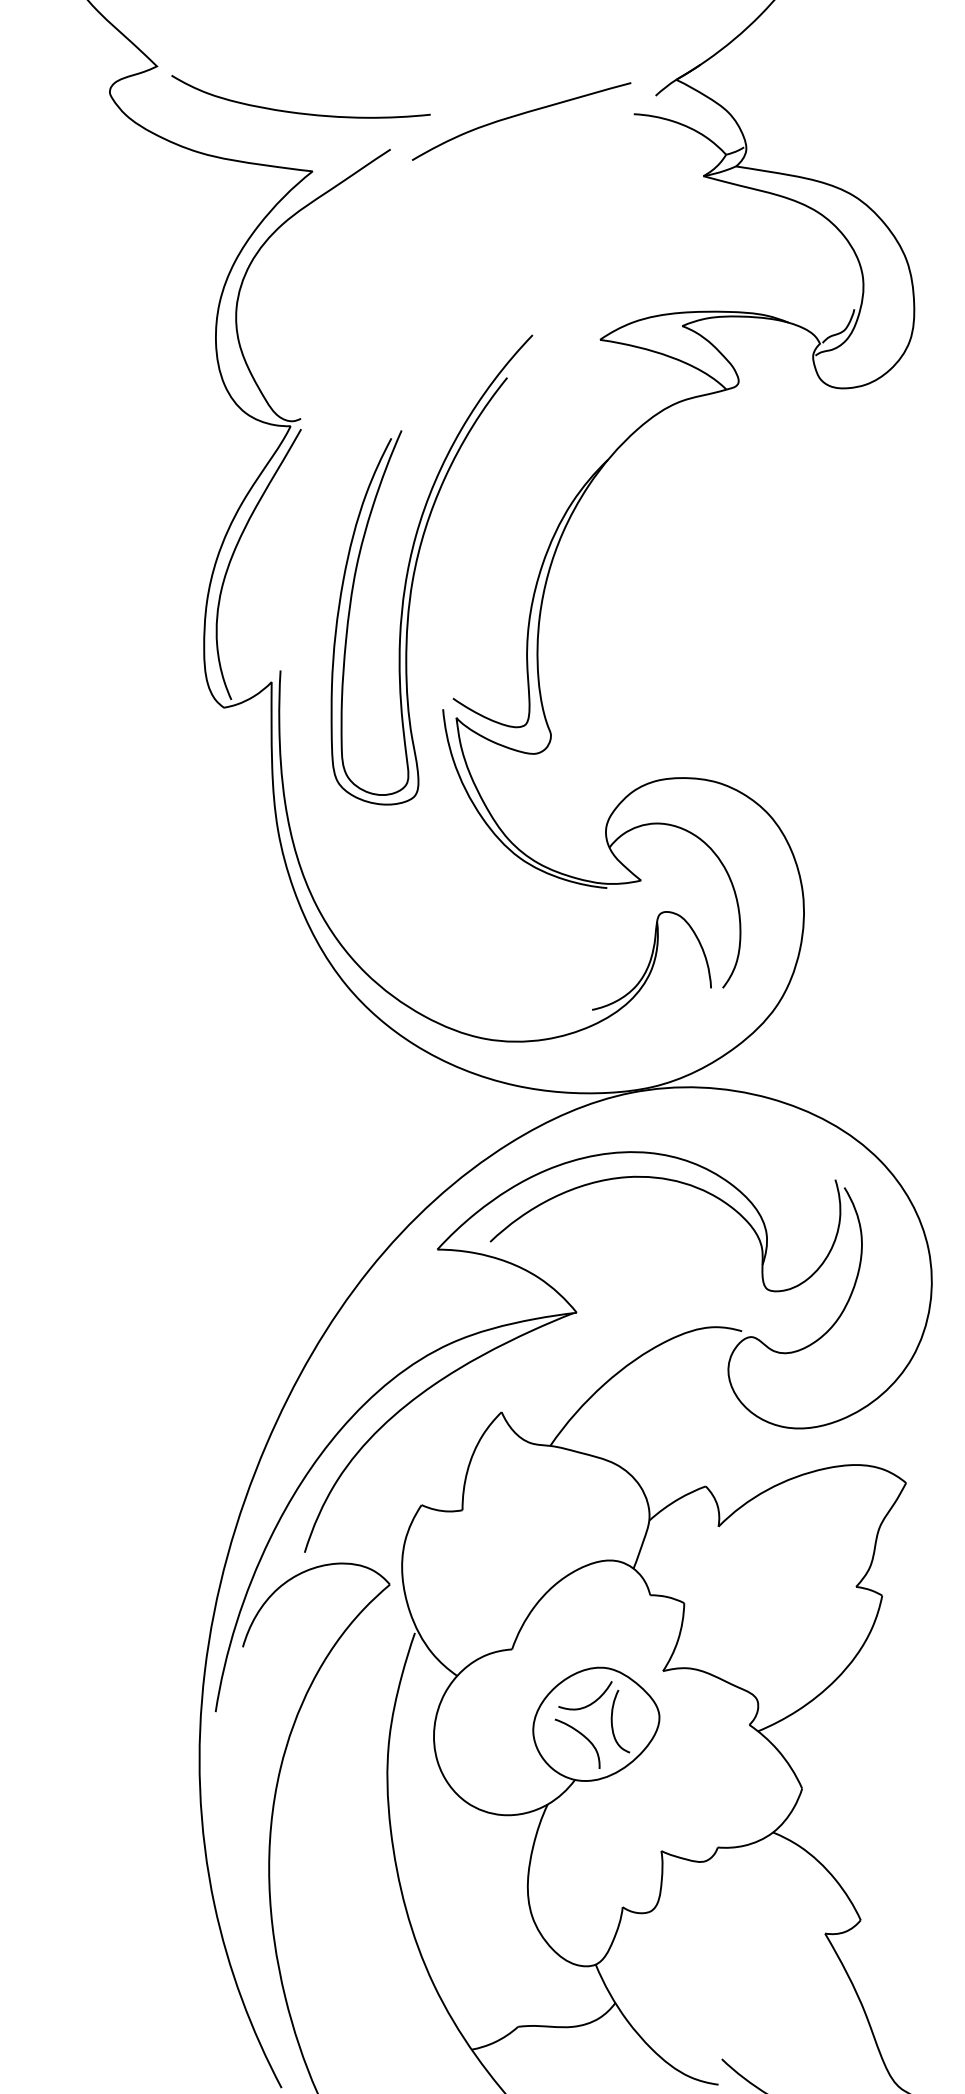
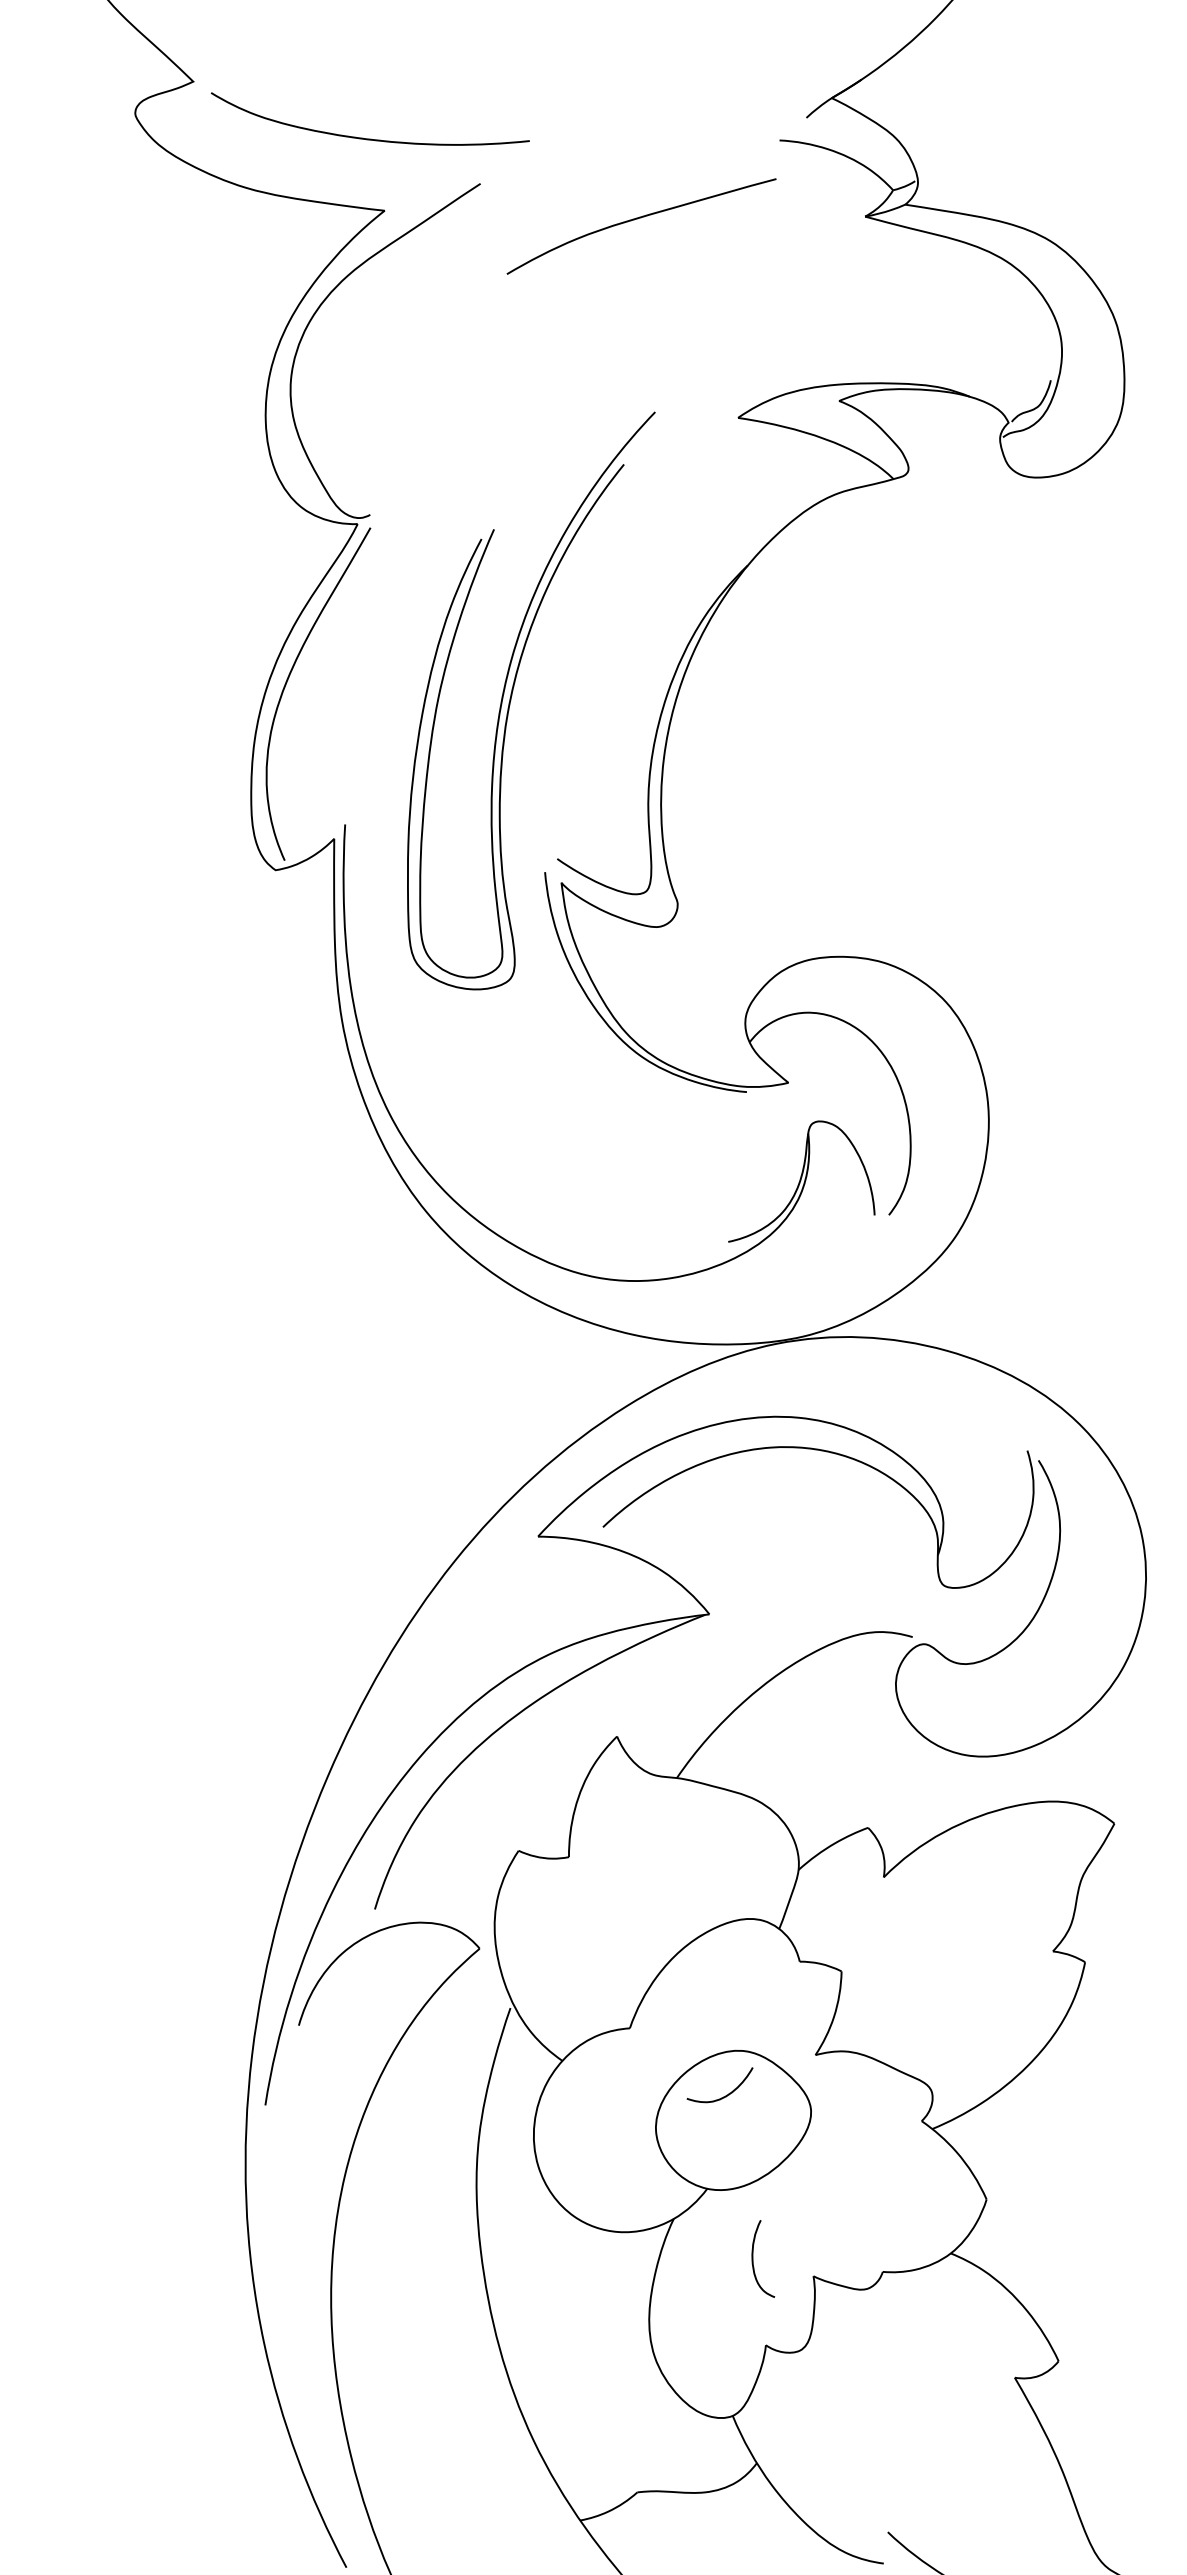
curve: (521, 115) -> (641, 218), moved
curve: (612, 1721) -> (753, 2258), moved
curve: (584, 1737) -> (718, 2136), removed

